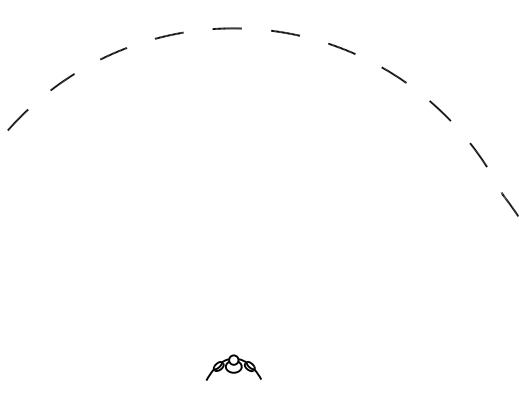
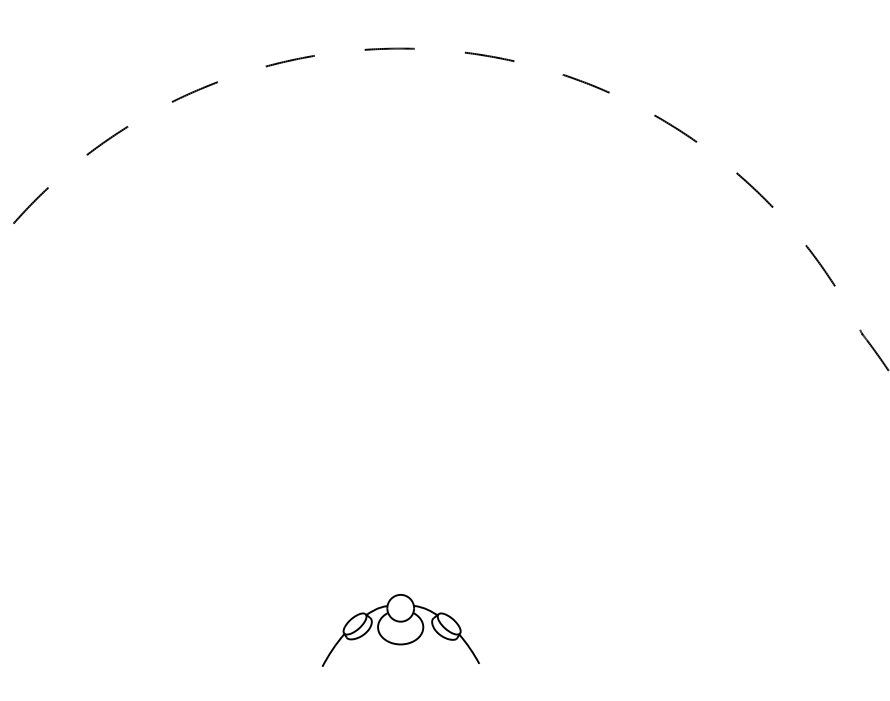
part: (233, 367) -> (400, 629), size x1.67

